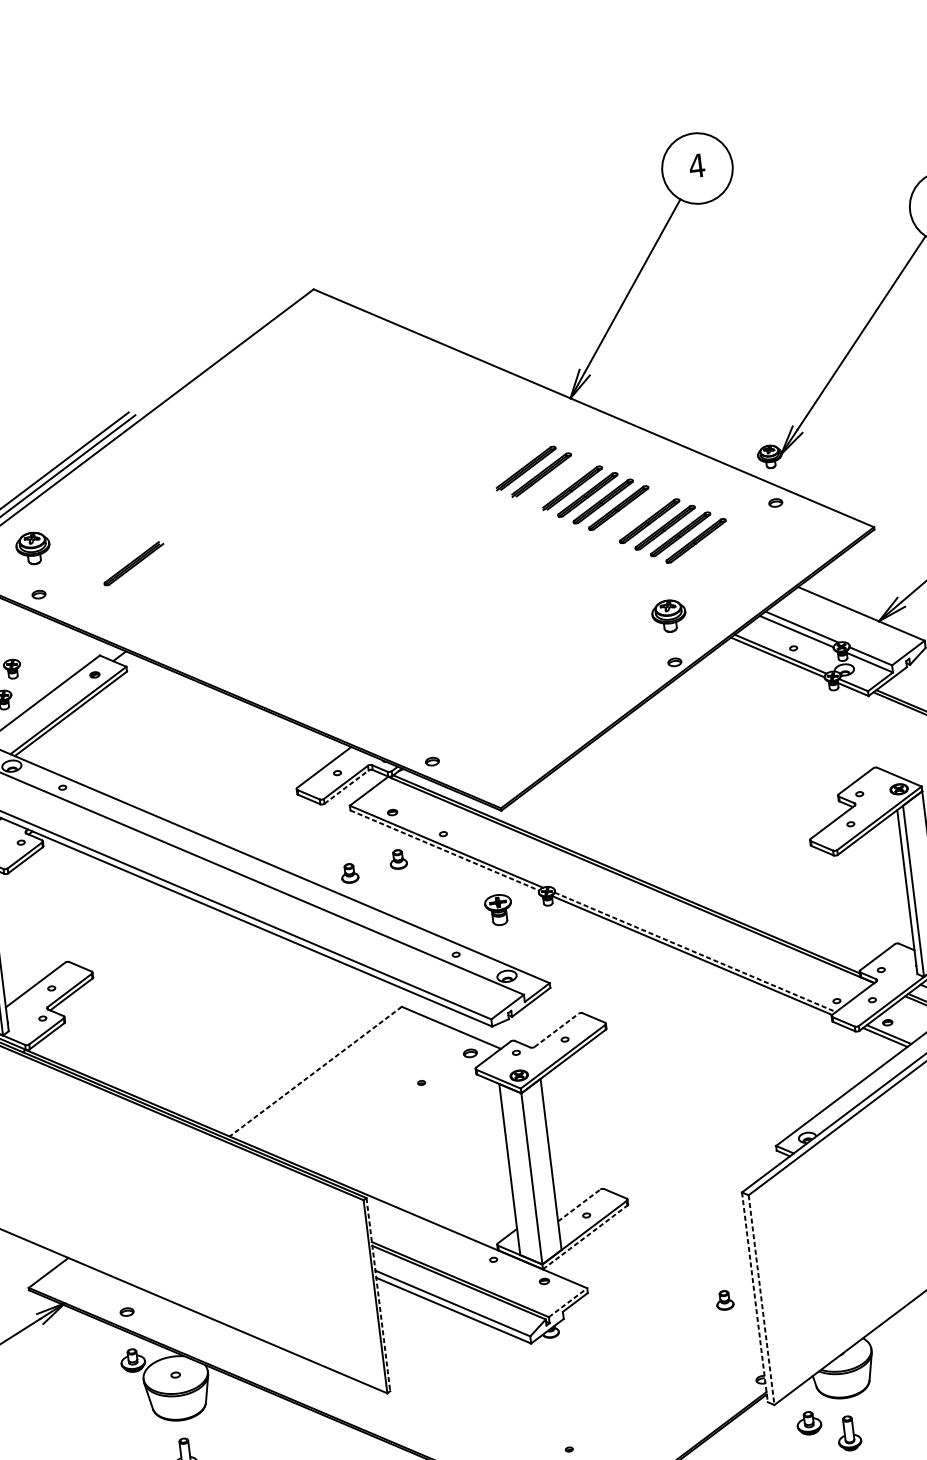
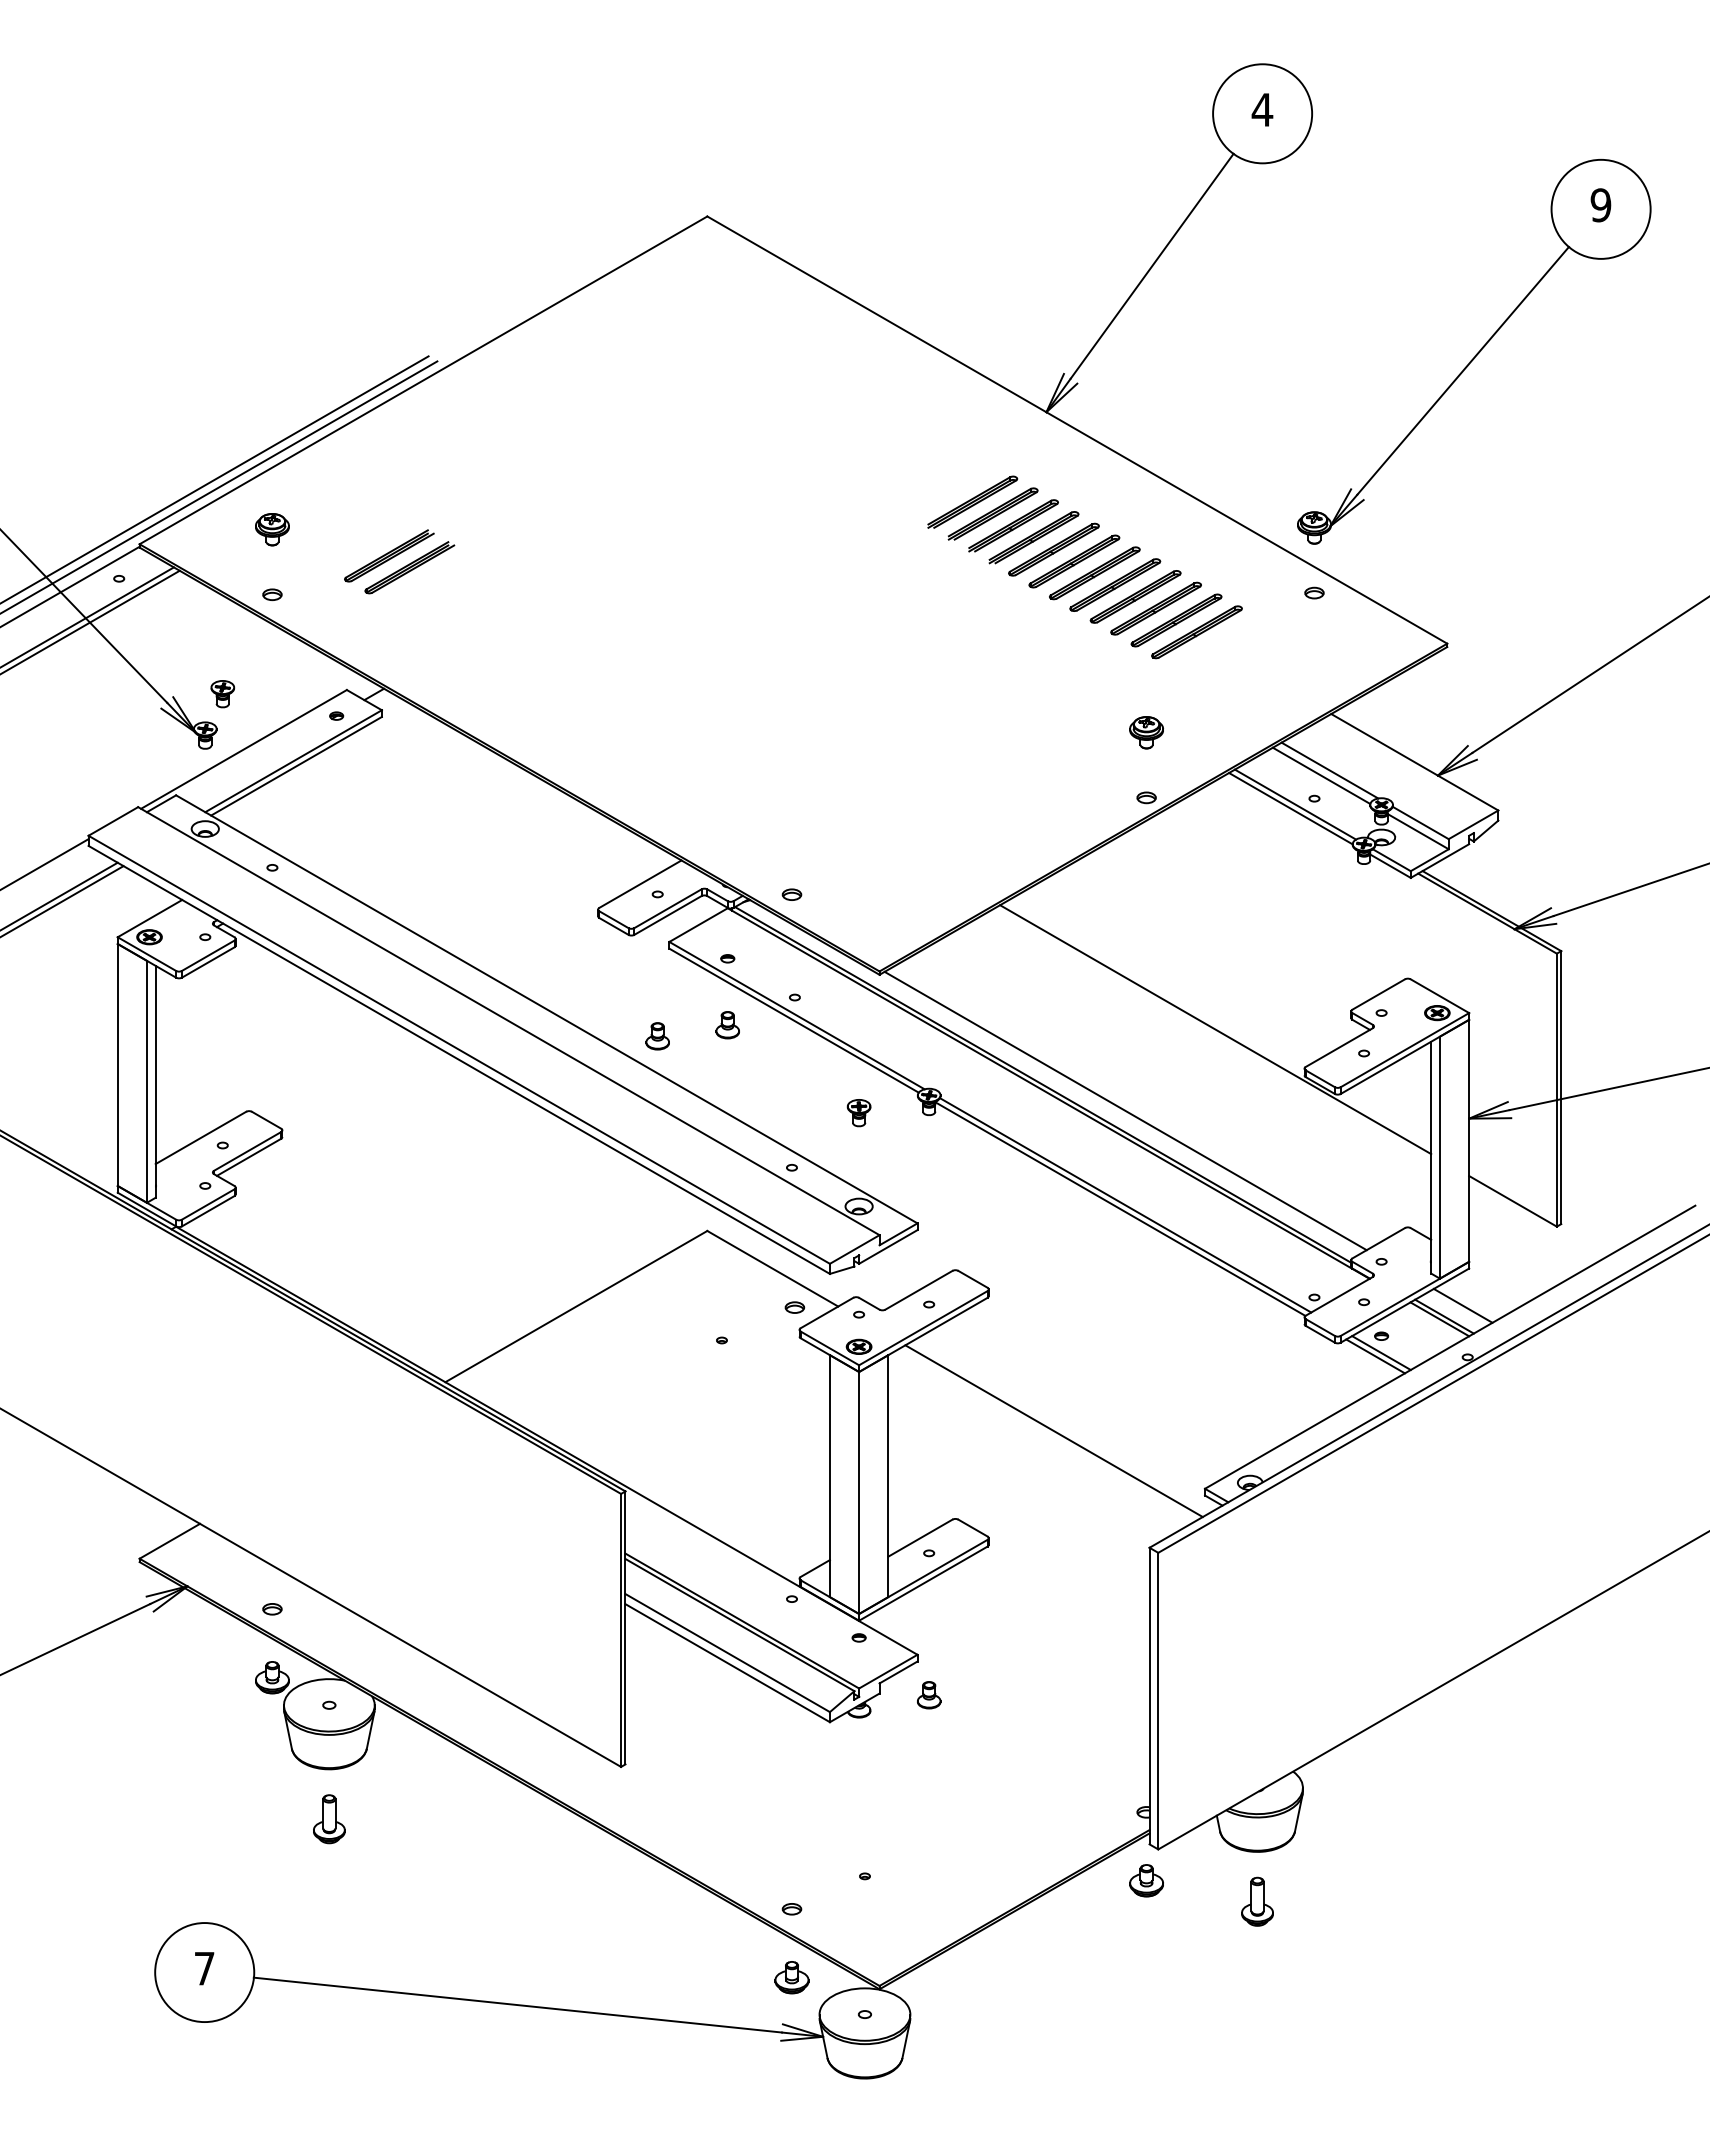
part: (557, 481) -> (1013, 525), added
part: (634, 514) -> (1115, 584), added
part: (33, 548) -> (272, 529), size x0.71
part: (118, 556) -> (389, 555), added
part: (669, 616) -> (1146, 732), size x0.71
line: (346, 787) -> (667, 915), dashed -> solid
line: (743, 820) -> (1215, 1029), added
line: (445, 850) -> (794, 1020), dashed -> solid
line: (687, 885) -> (1125, 1110), added
part: (498, 910) -> (858, 1113), size x0.62
line: (696, 952) -> (1126, 1205), dashed -> solid
line: (556, 1030) -> (918, 1290), dashed -> solid
line: (315, 1071) -> (575, 1306), dashed -> solid
line: (664, 1118) -> (1053, 1431), added
line: (579, 1205) -> (920, 1537), dashed -> solid
line: (585, 1237) -> (923, 1583), dashed -> solid
line: (378, 1294) -> (625, 1627), dashed -> solid
line: (754, 1297) -> (1149, 1696), dashed -> solid
part: (725, 1300) -> (929, 1695), moved
line: (761, 1300) -> (1158, 1701), dashed -> solid
line: (568, 1302) -> (888, 1671), dashed -> solid
part: (809, 1423) -> (1146, 1880), moved

